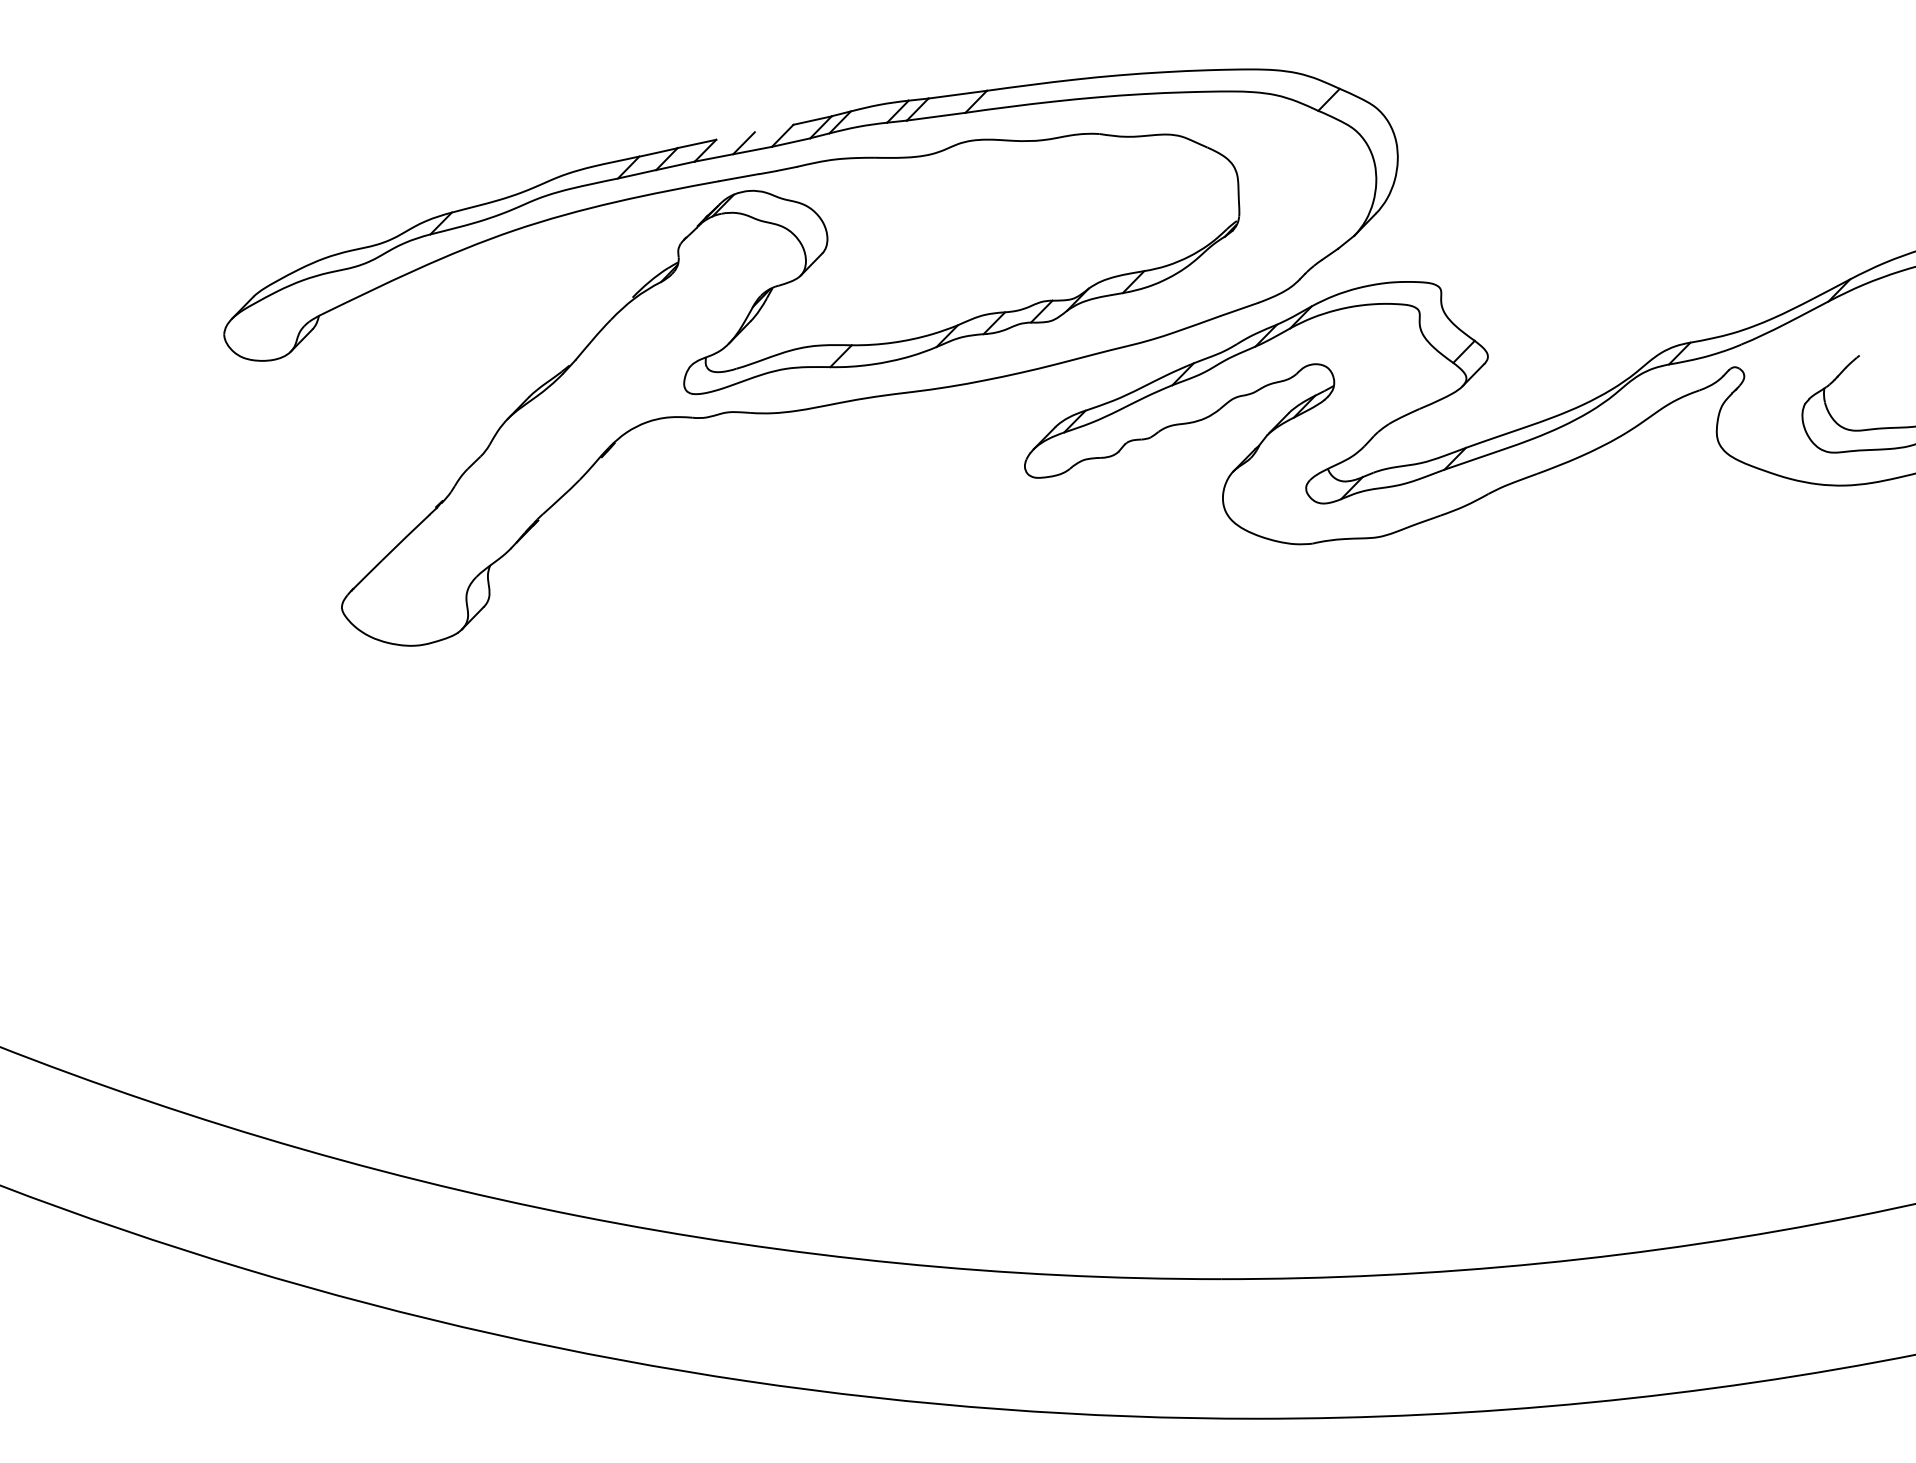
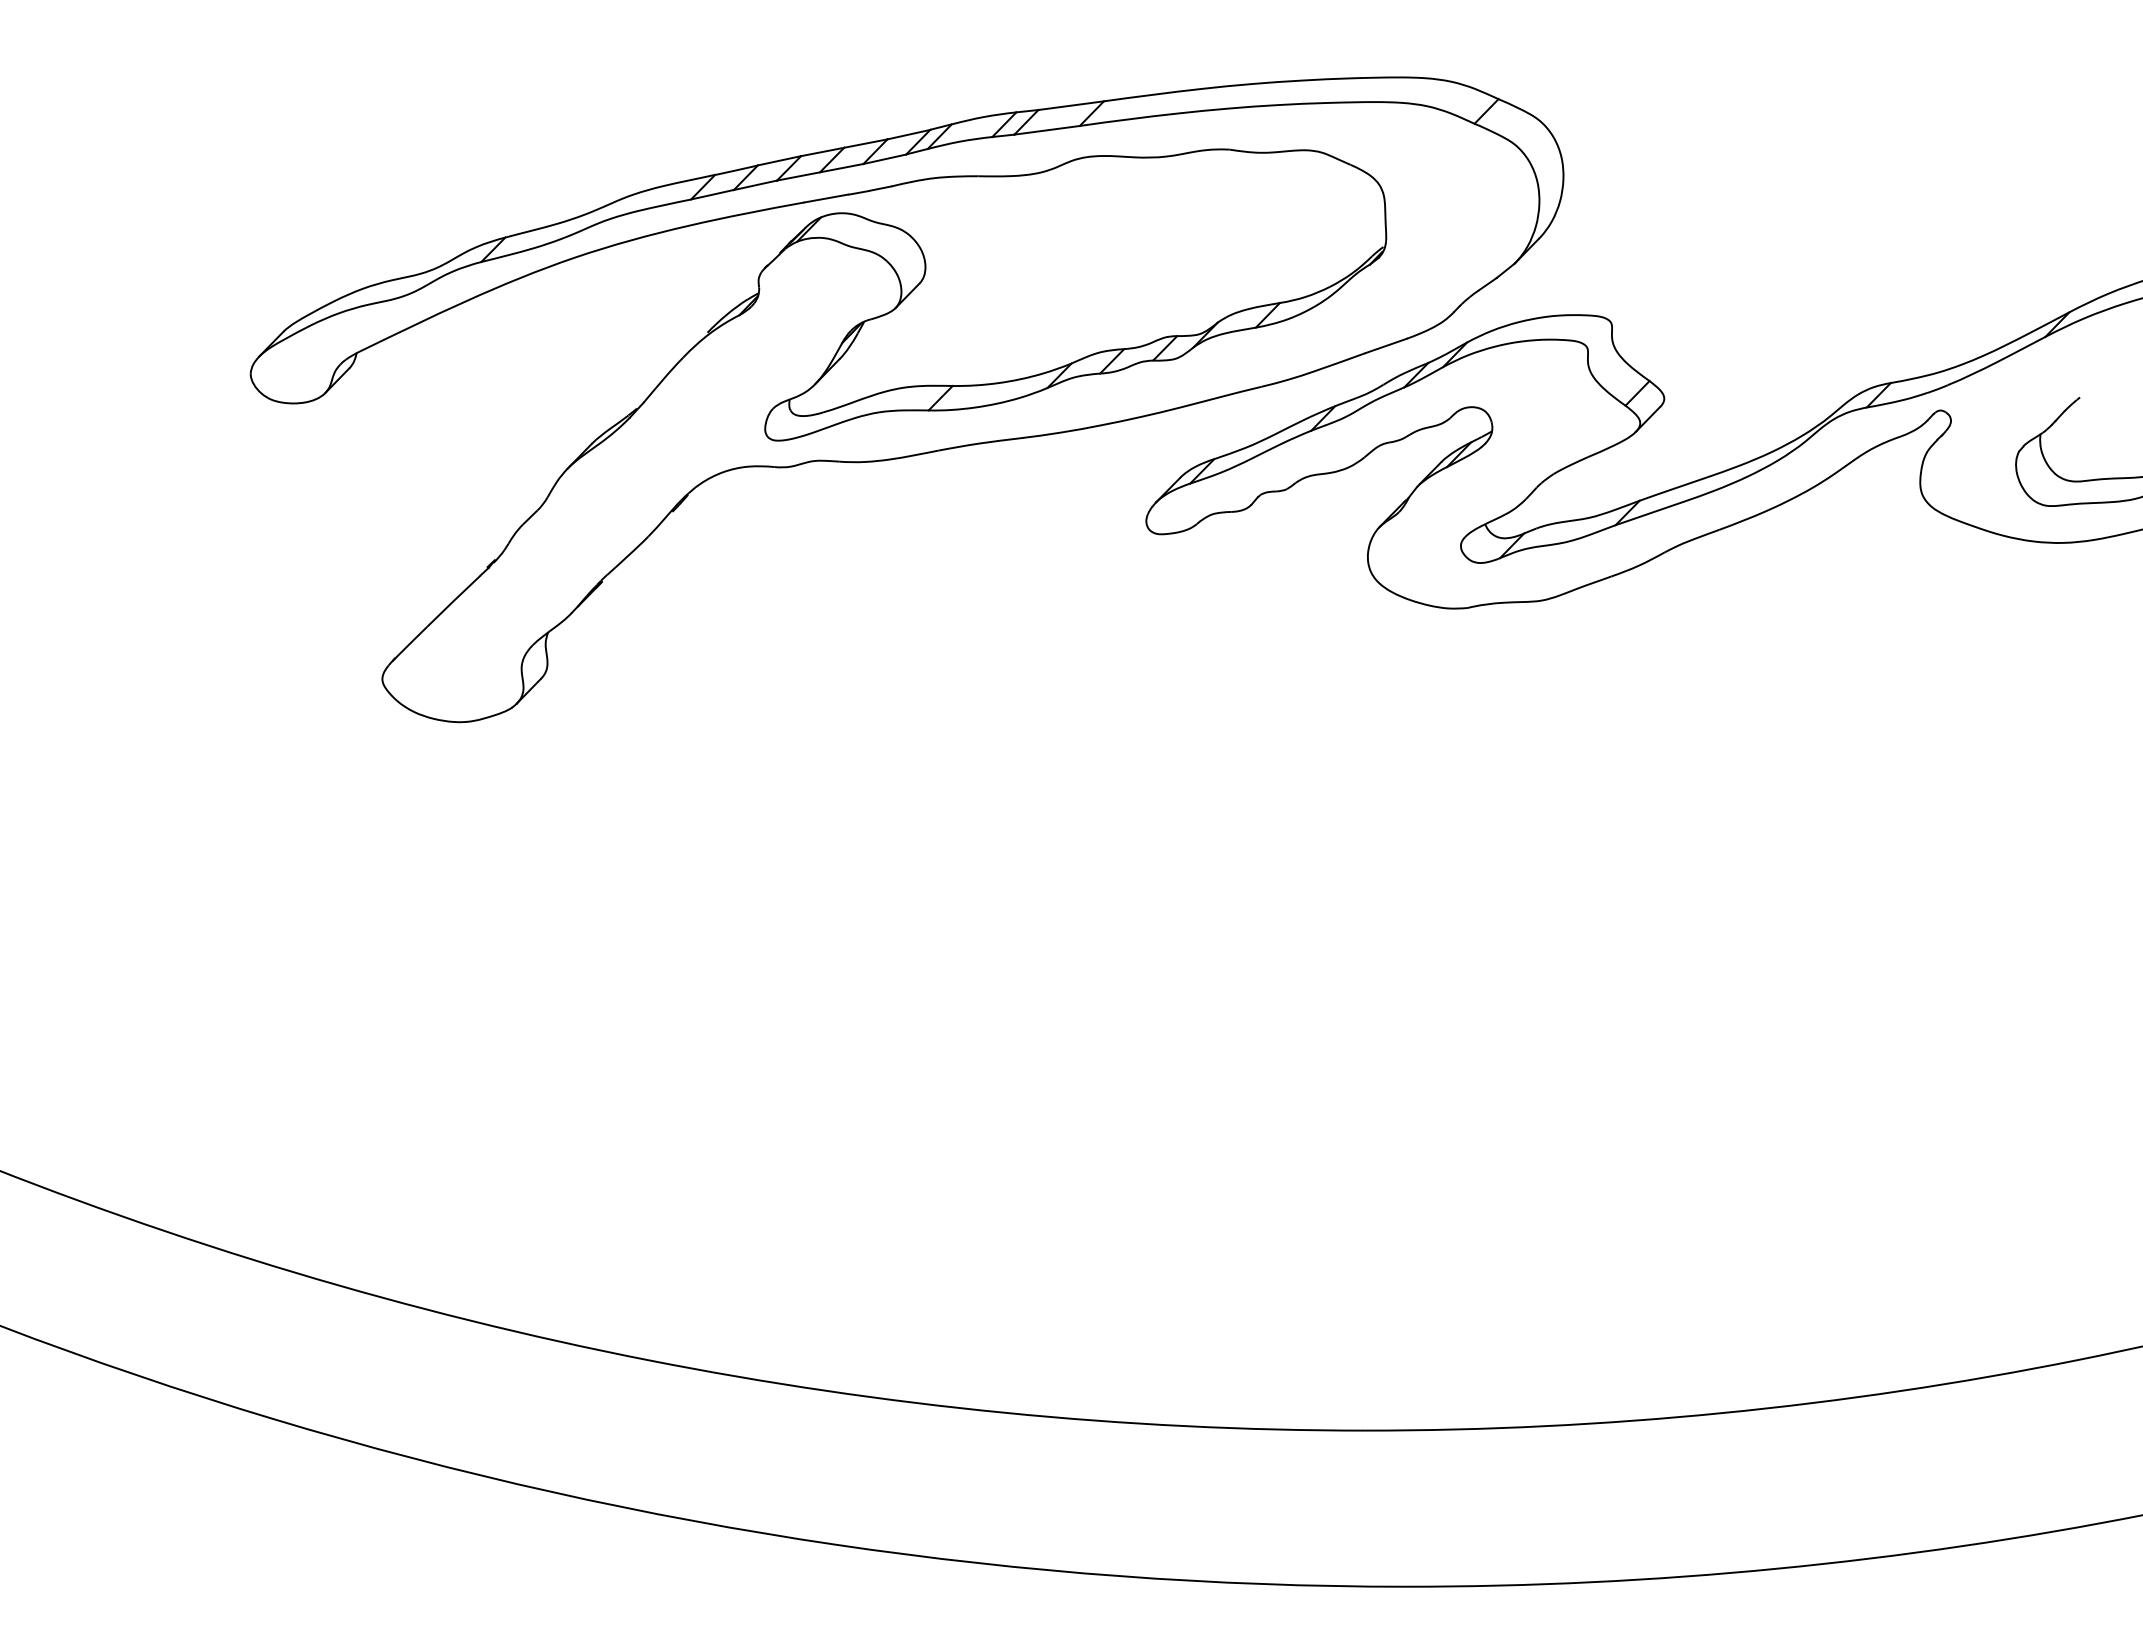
line: (755, 132) -> (844, 147), added

